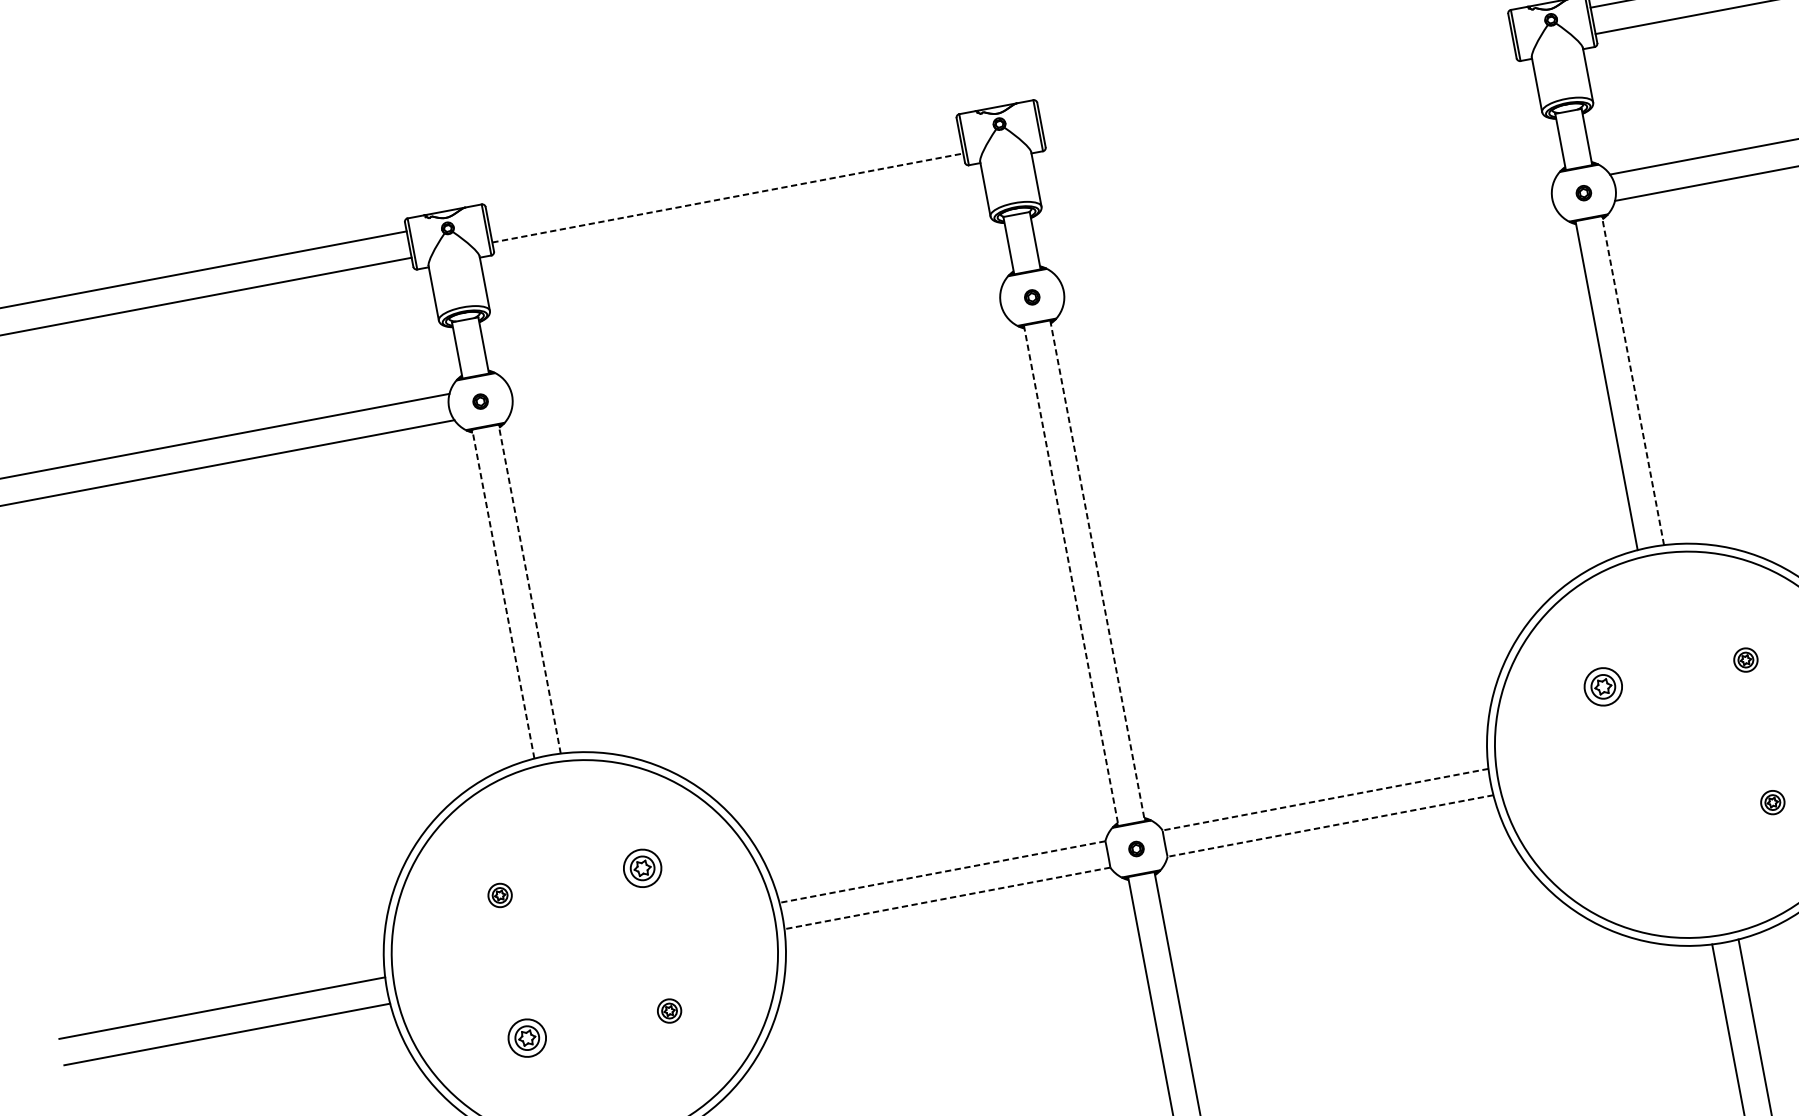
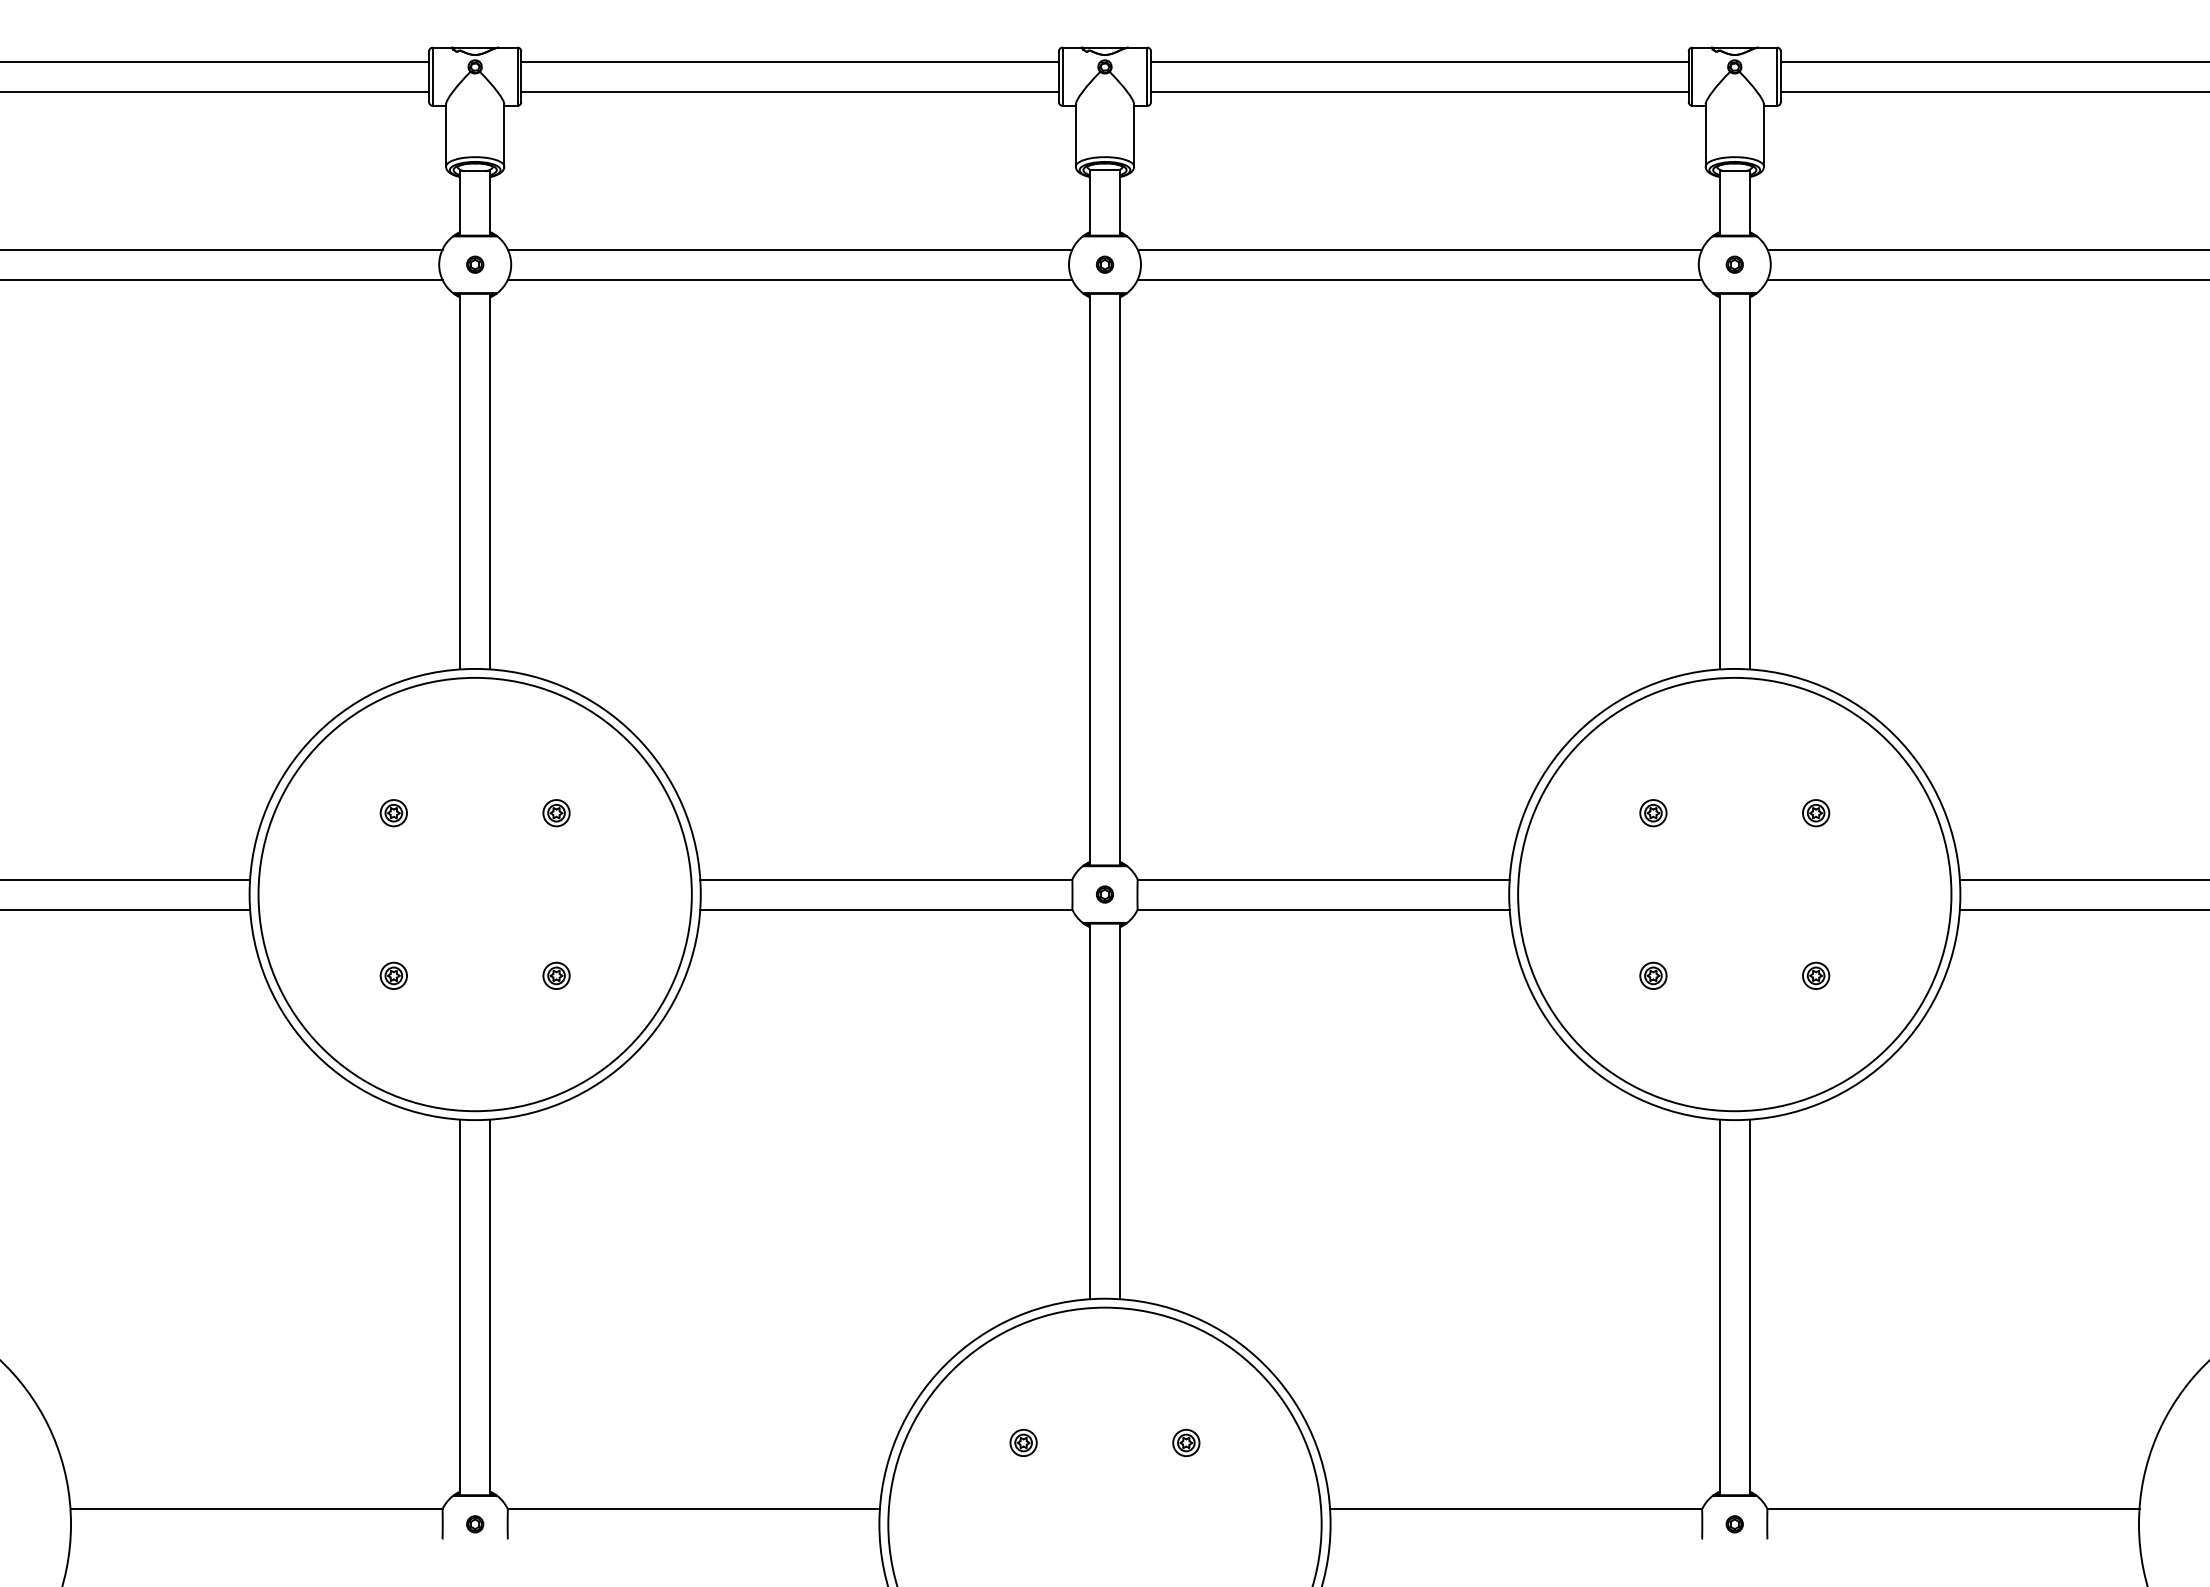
line: (1274, 67) -> (1419, 61), added
line: (1279, 93) -> (1419, 91), added
line: (722, 171) -> (789, 61), added
line: (728, 197) -> (790, 91), dashed -> solid
line: (1305, 231) -> (1419, 249), added
line: (1310, 258) -> (1419, 279), added
line: (753, 336) -> (789, 249), added
line: (758, 362) -> (789, 279), added
line: (1632, 380) -> (1749, 481), dashed -> solid
line: (1097, 570) -> (1120, 579), dashed -> solid
line: (1070, 575) -> (1089, 579), dashed -> solid
line: (529, 588) -> (490, 481), dashed -> solid
line: (503, 593) -> (460, 481), dashed -> solid
part: (1603, 687) -> (1653, 813), size x0.62
line: (1325, 799) -> (1323, 879), dashed -> solid
line: (1330, 825) -> (1323, 909), dashed -> solid
part: (1630, 829) -> (1653, 975), added
part: (642, 868) -> (556, 813), size x0.62
line: (942, 872) -> (886, 879), dashed -> solid
line: (947, 898) -> (886, 909), dashed -> solid
part: (526, 1037) -> (393, 975), size x0.62

